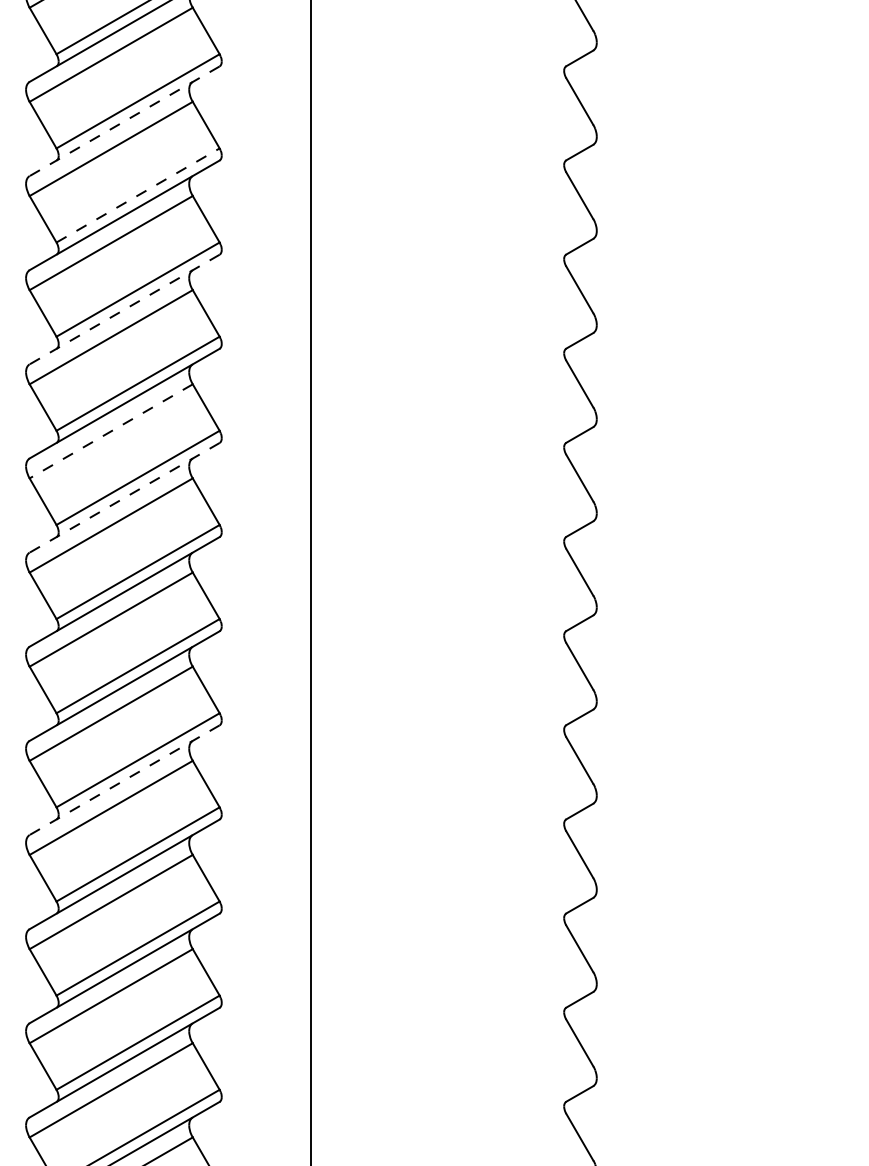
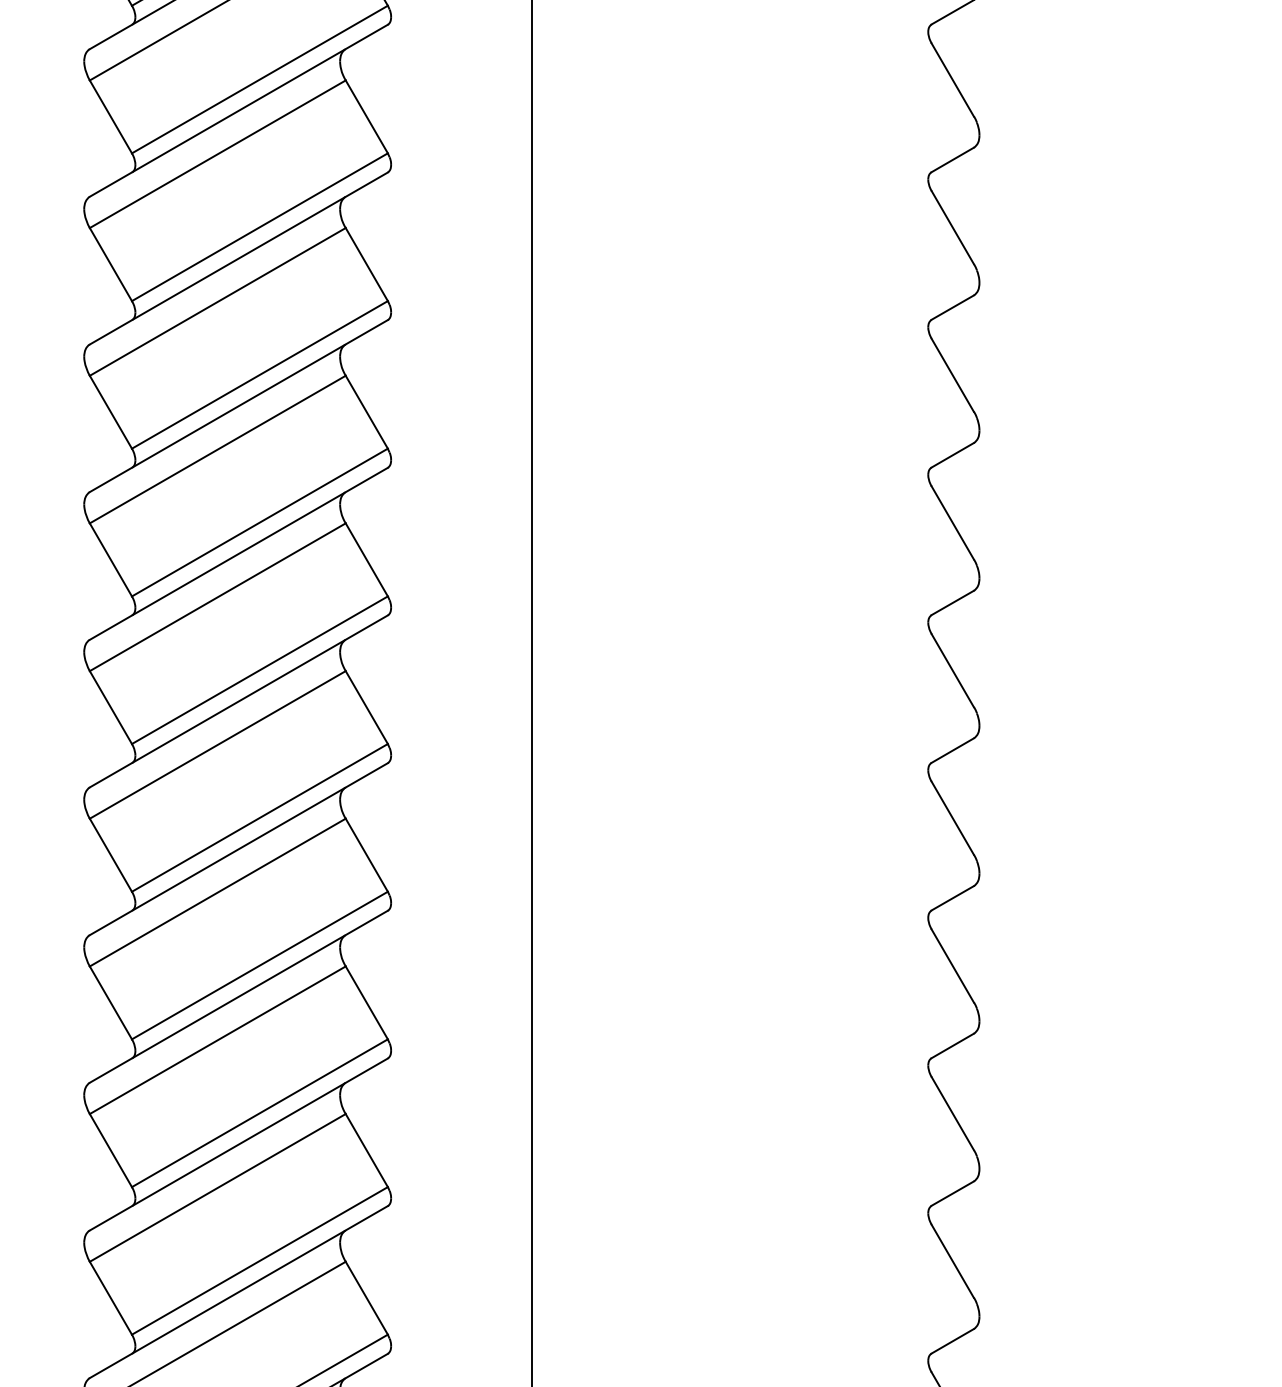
line: (124, 121) -> (238, 258), dashed -> solid
line: (138, 195) -> (260, 374), dashed -> solid
line: (124, 309) -> (238, 553), dashed -> solid
line: (110, 431) -> (216, 745), dashed -> solid
line: (124, 497) -> (238, 848), dashed -> solid
line: (124, 780) -> (238, 1292), dashed -> solid

